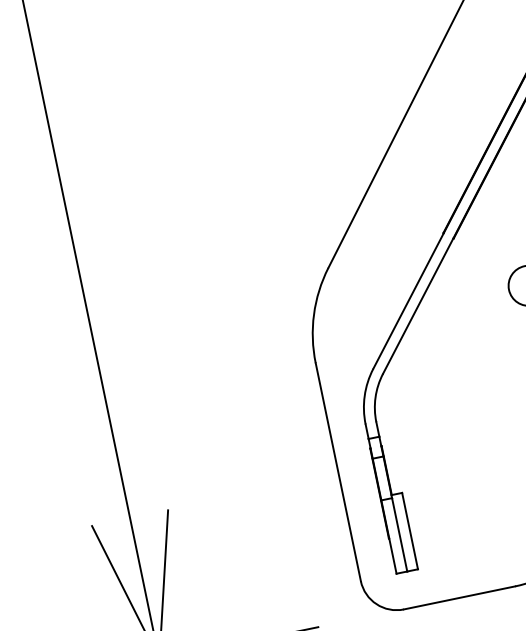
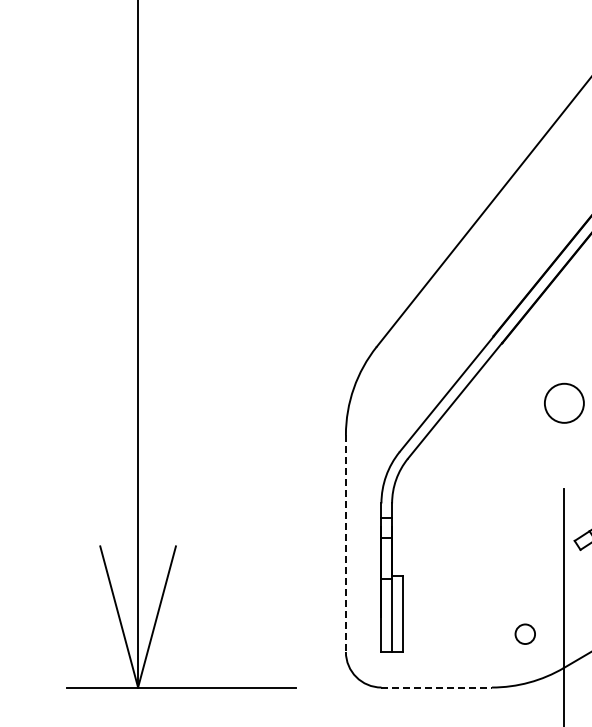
line: (338, 473) -> (345, 544), solid -> dashed
line: (460, 597) -> (437, 687), solid -> dashed

